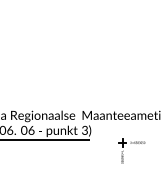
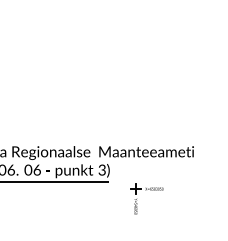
part: (131, 143) -> (146, 190), moved

